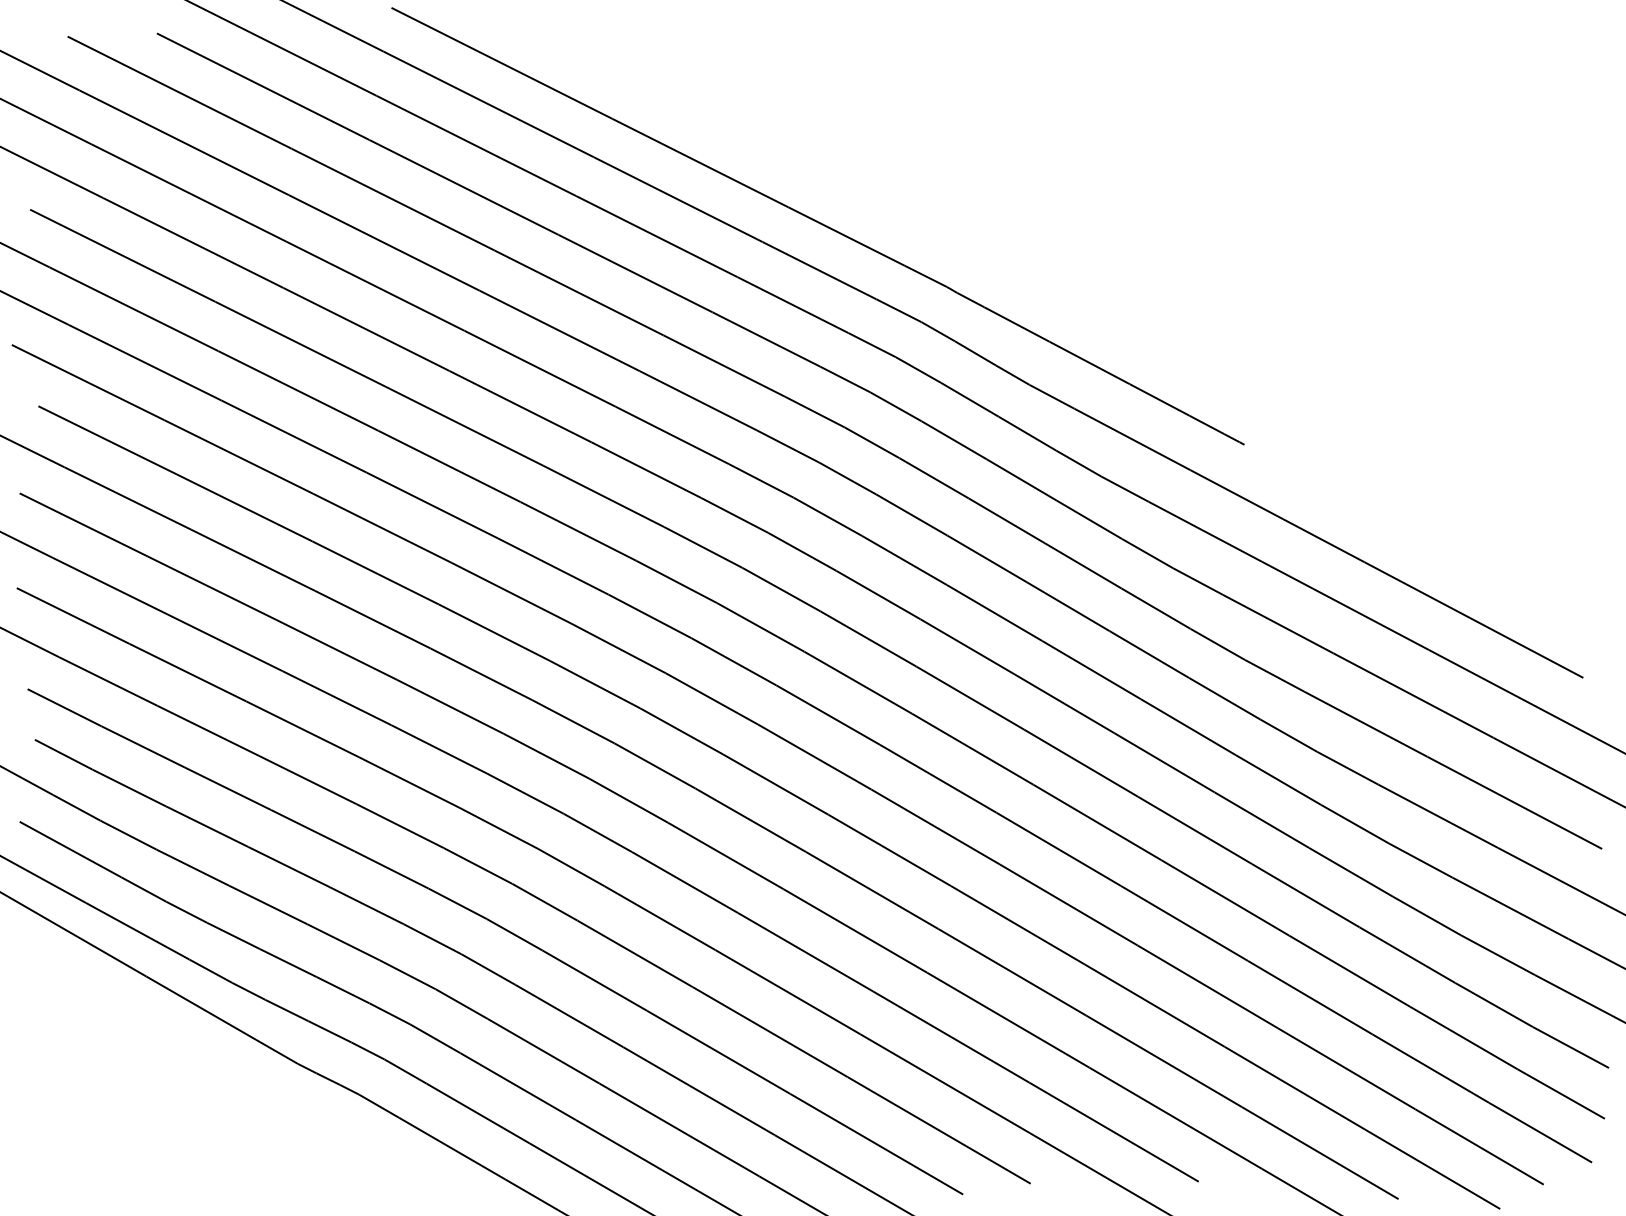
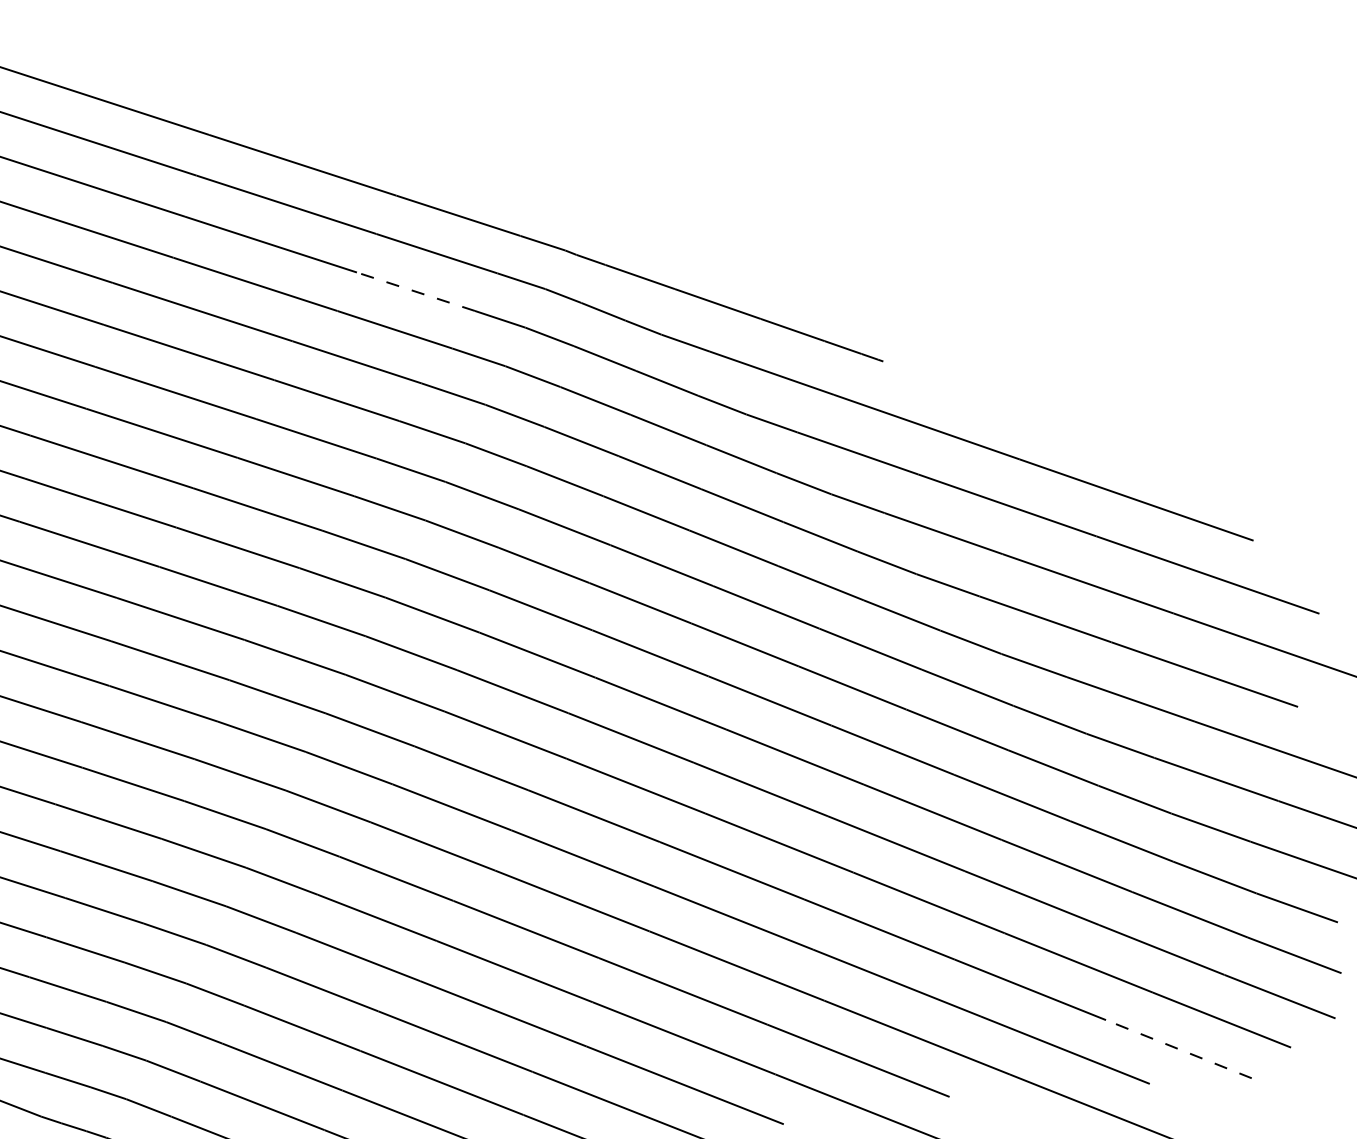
line: (792, 304) -> (415, 291), solid -> dashed
line: (1432, 1169) -> (1178, 1049), solid -> dashed

